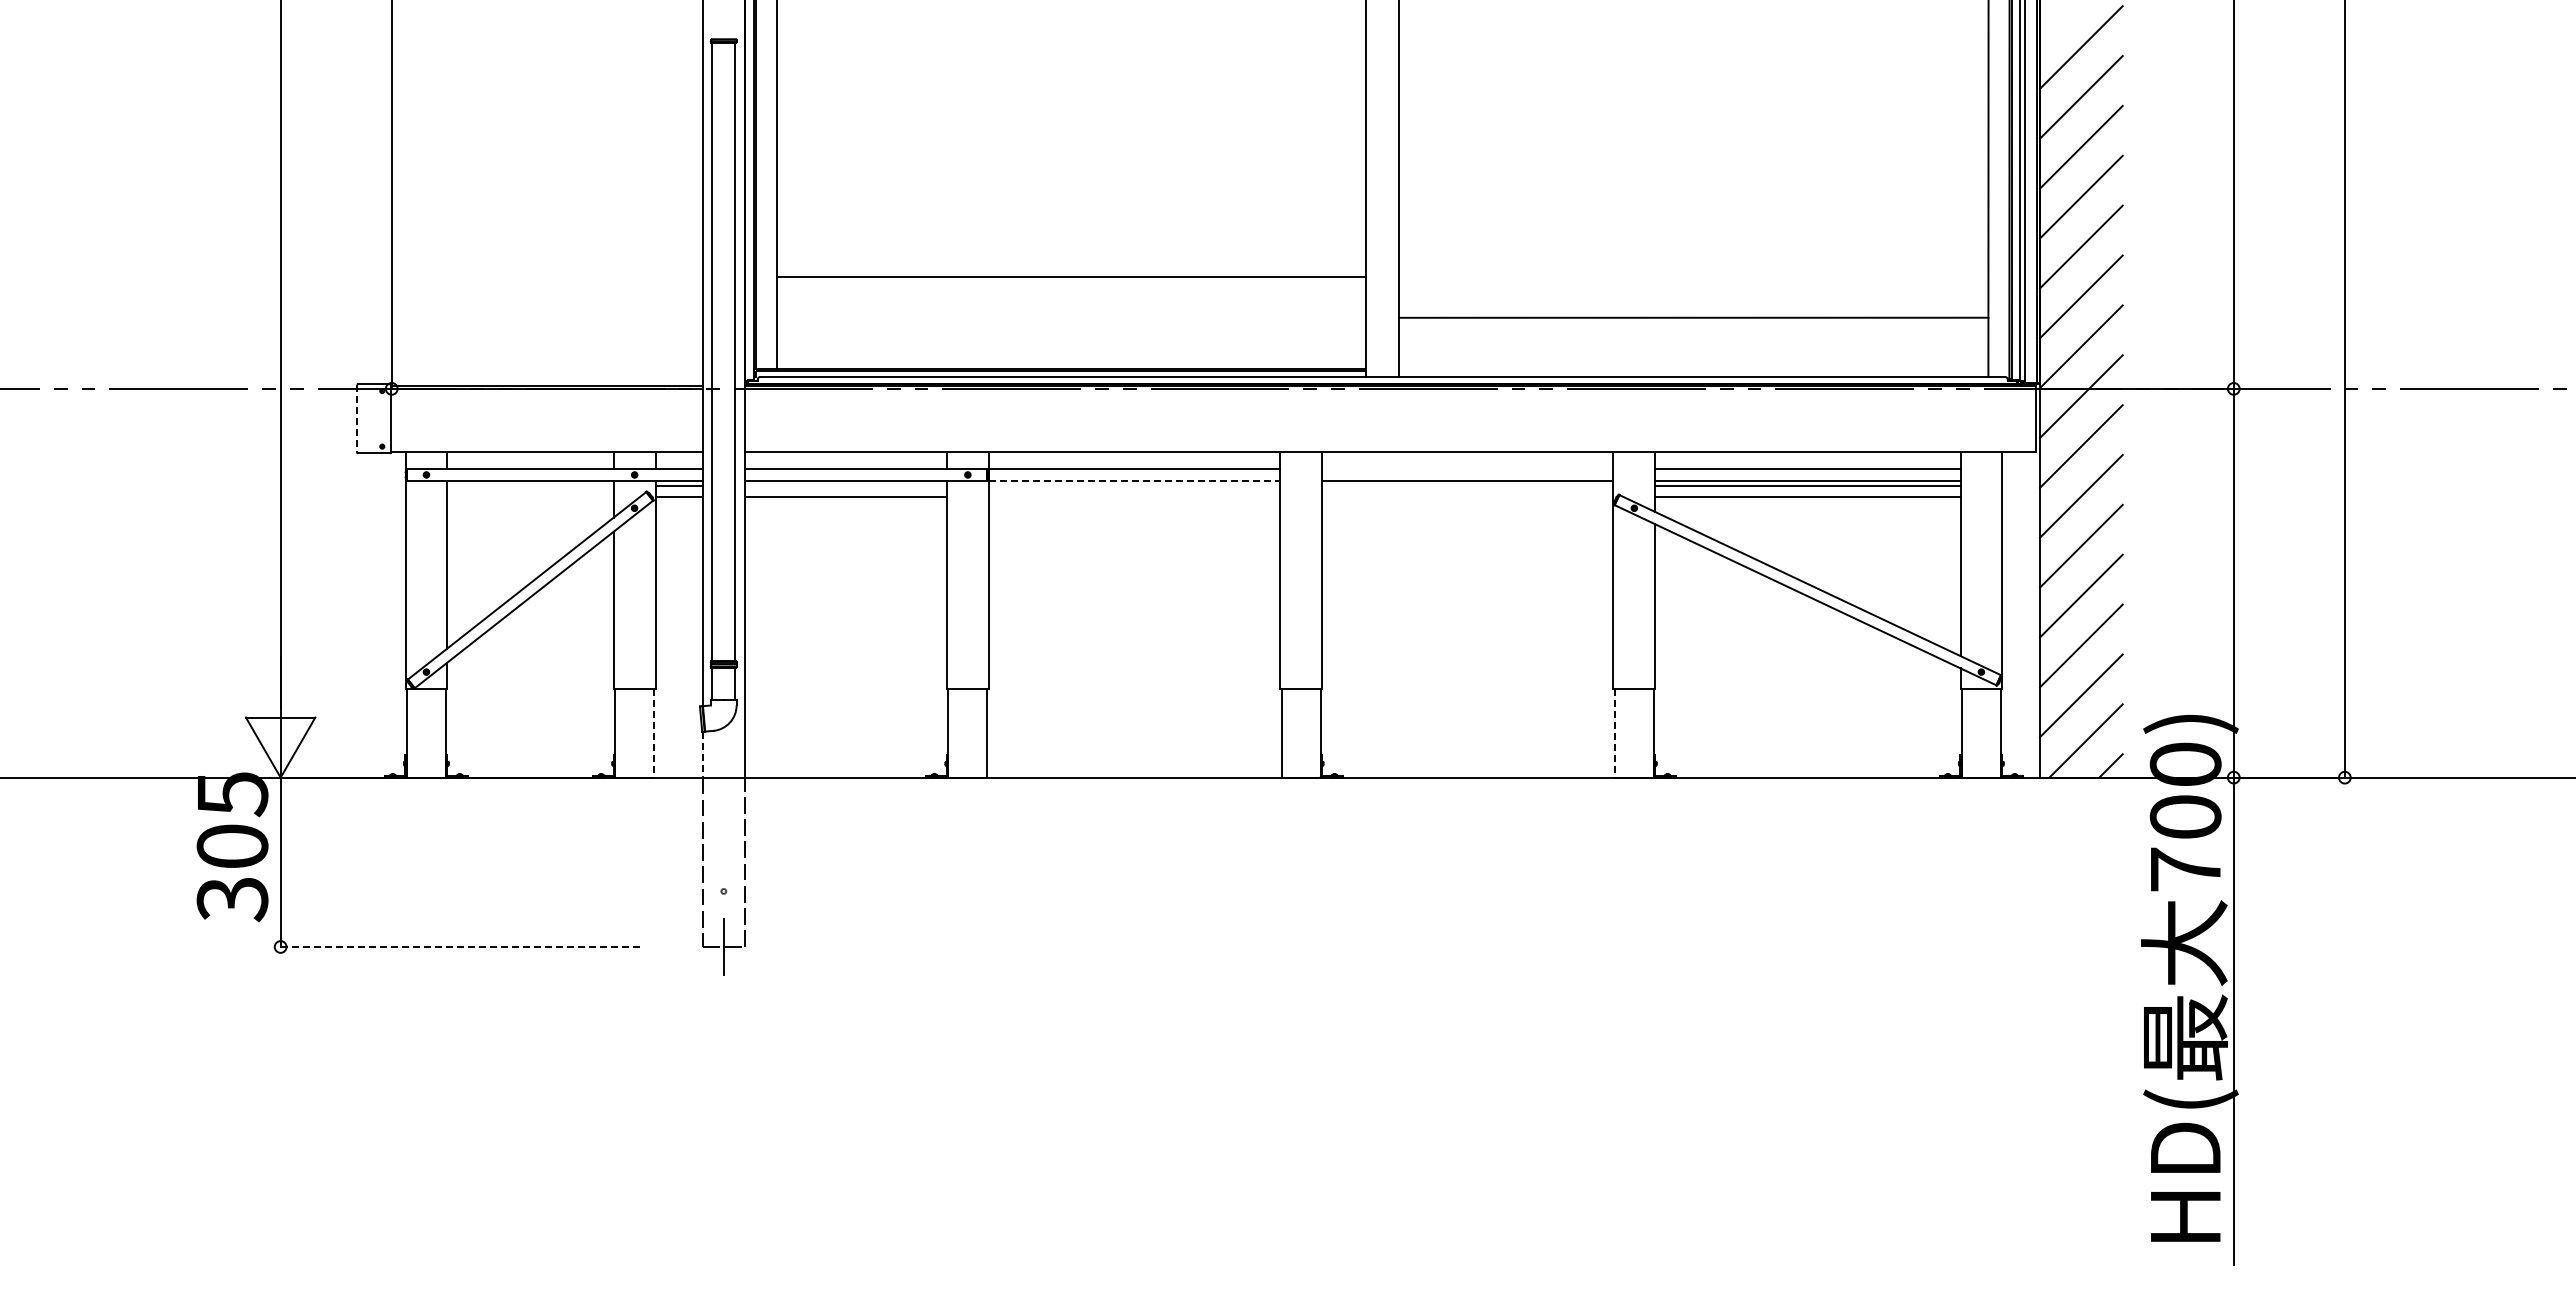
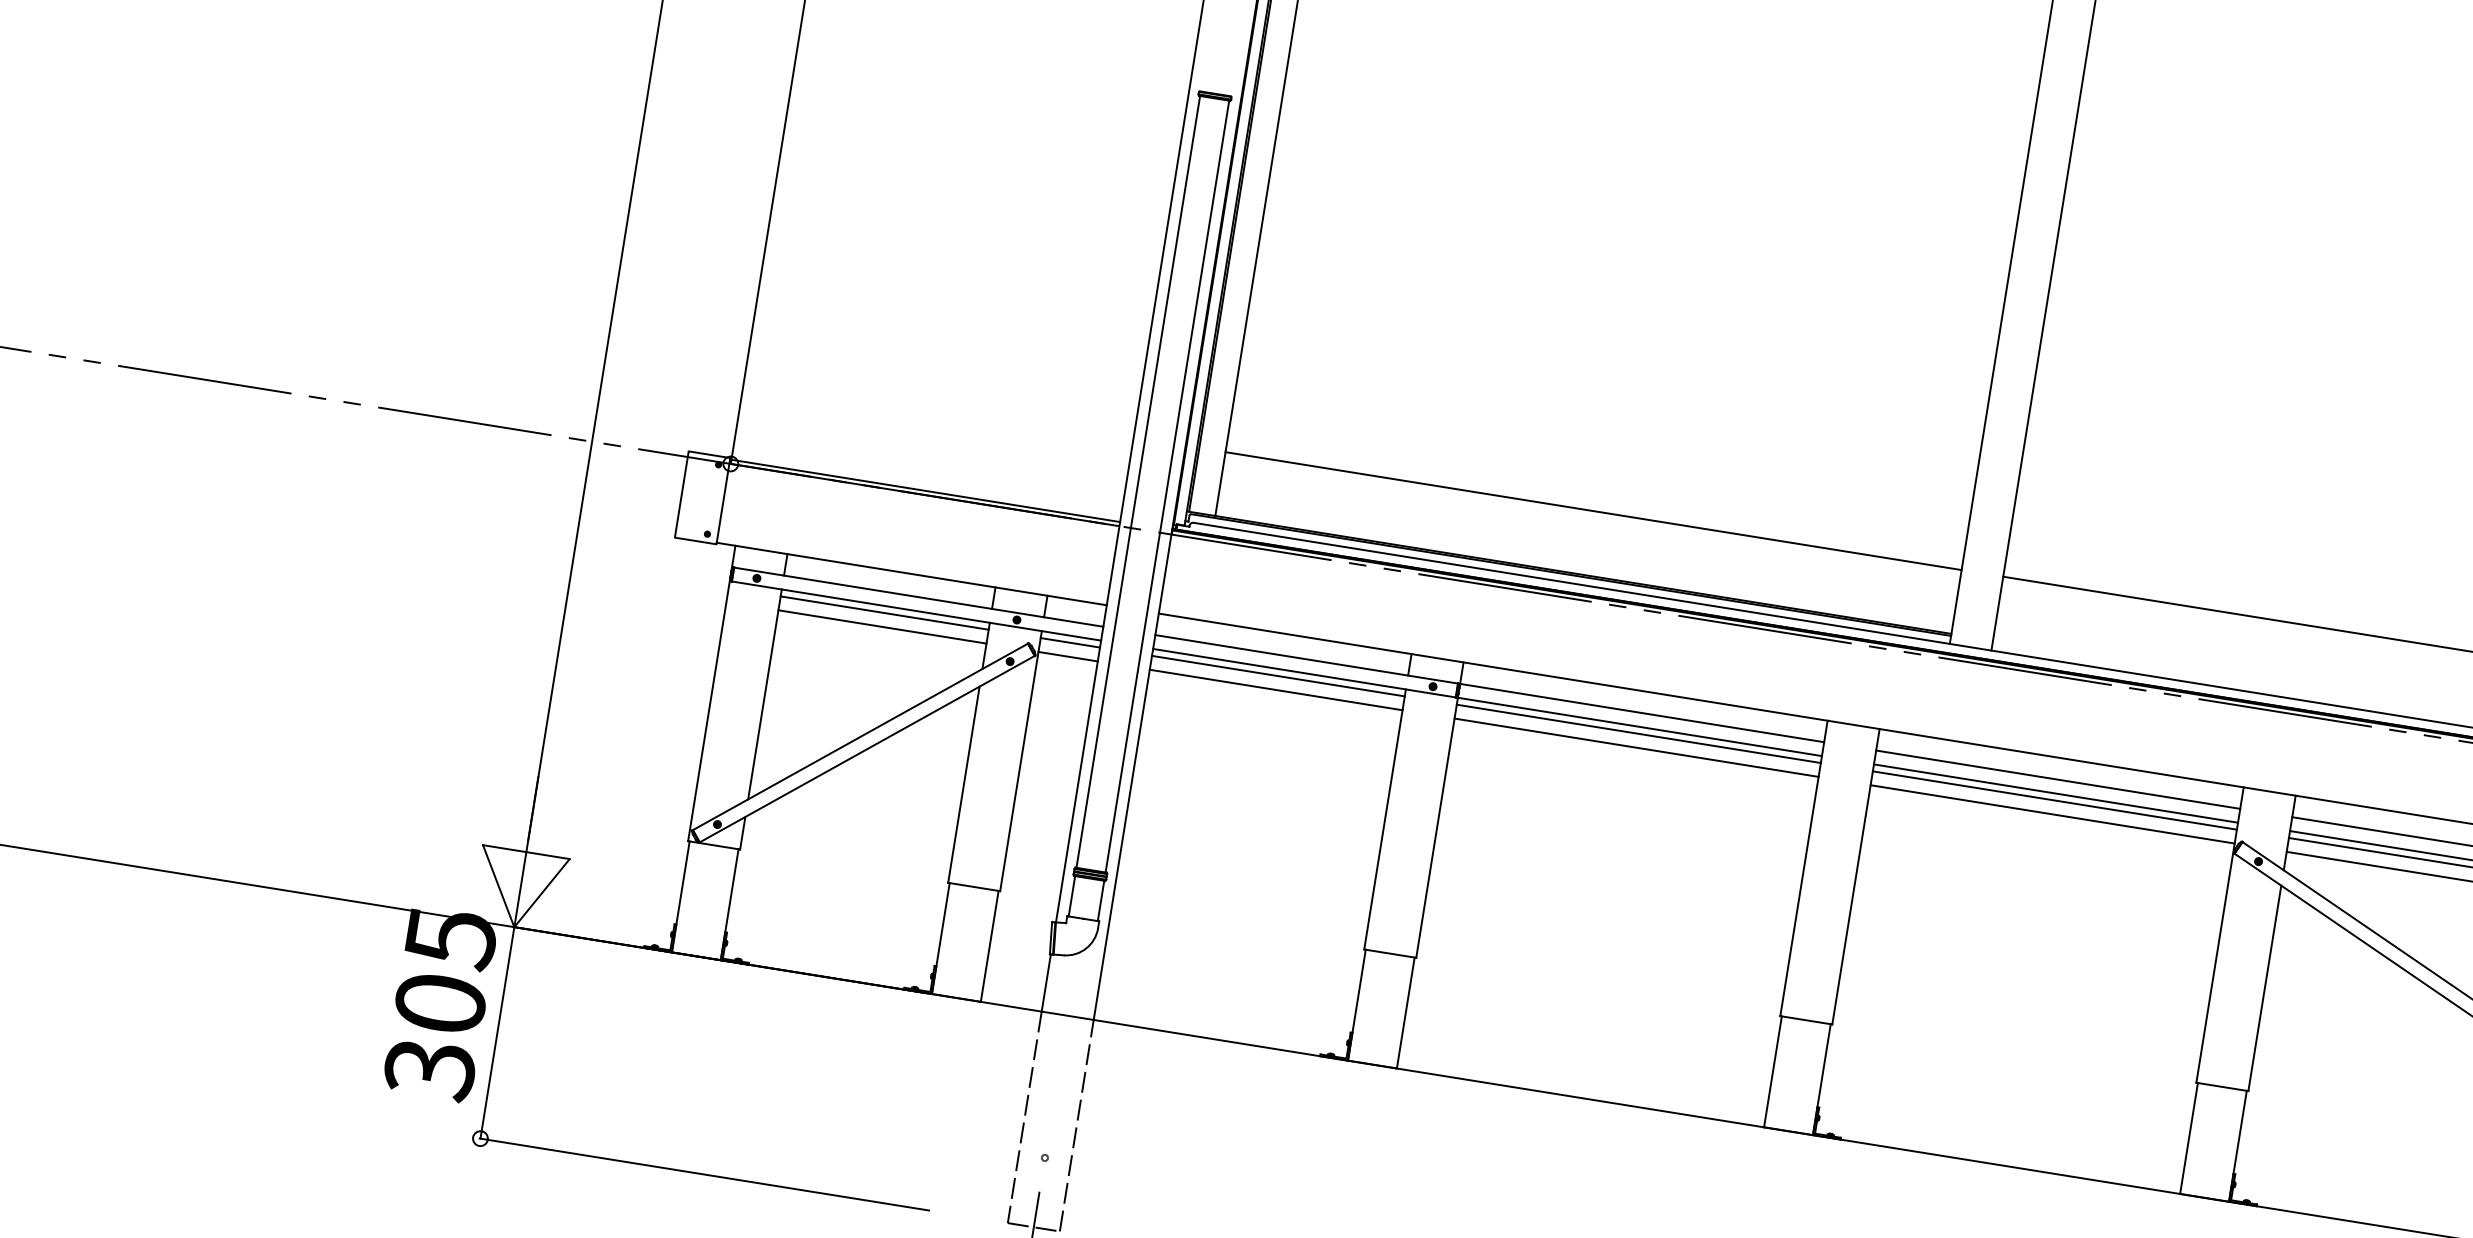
line: (1071, 276) -> (1593, 510), moved
line: (357, 418) -> (682, 494), dashed -> solid
line: (1467, 469) -> (2057, 779), added
line: (1134, 480) -> (1639, 726), dashed -> solid
line: (530, 486) -> (884, 613), added
line: (845, 486) -> (1277, 676), added
line: (1134, 486) -> (1638, 734), added
line: (1467, 486) -> (2054, 801), added
line: (530, 497) -> (882, 627), added
line: (1134, 497) -> (1636, 748), added
line: (1467, 497) -> (2052, 814), added
line: (654, 733) -> (989, 946), dashed -> solid
line: (1614, 733) -> (2188, 1138), dashed -> solid
line: (703, 754) -> (1046, 982), dashed -> solid
line: (460, 947) -> (704, 1175), dashed -> solid

